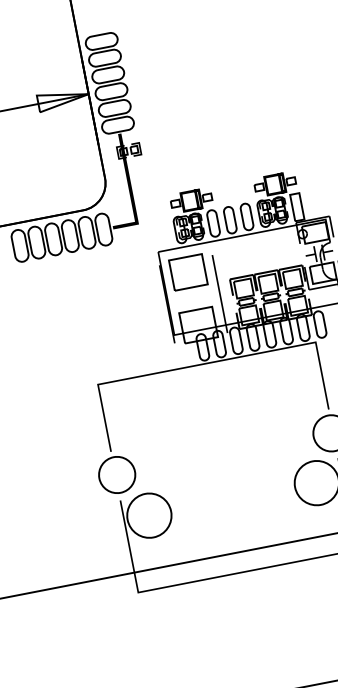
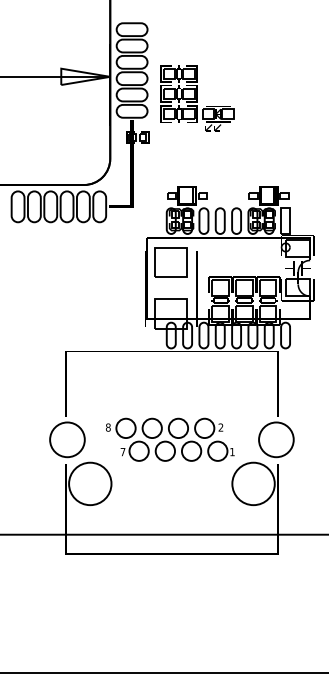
part: (182, 98) -> (197, 98), added
part: (222, 454) -> (170, 439), added

